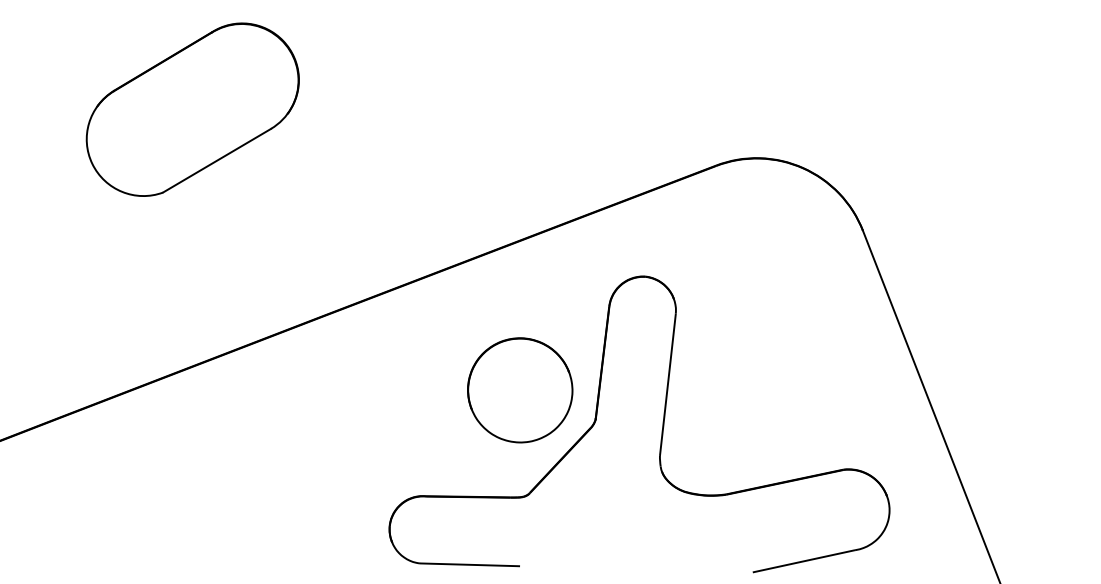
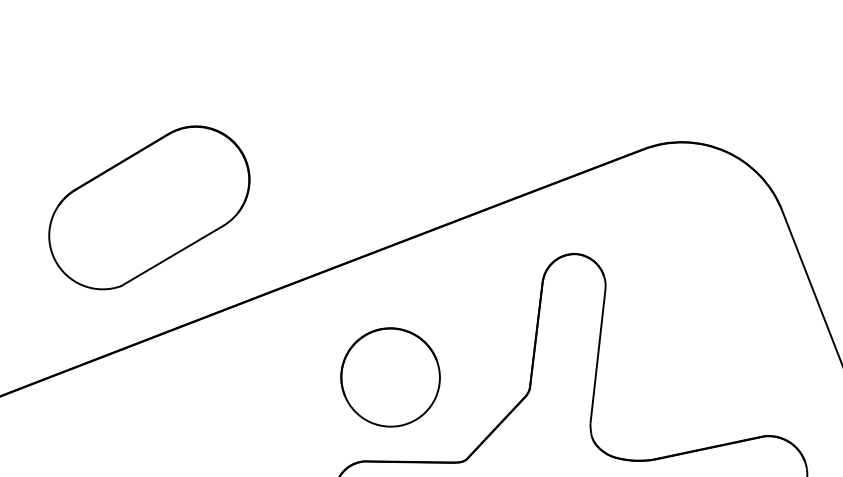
part: (192, 109) -> (149, 207), moved
part: (520, 390) -> (390, 377), moved

